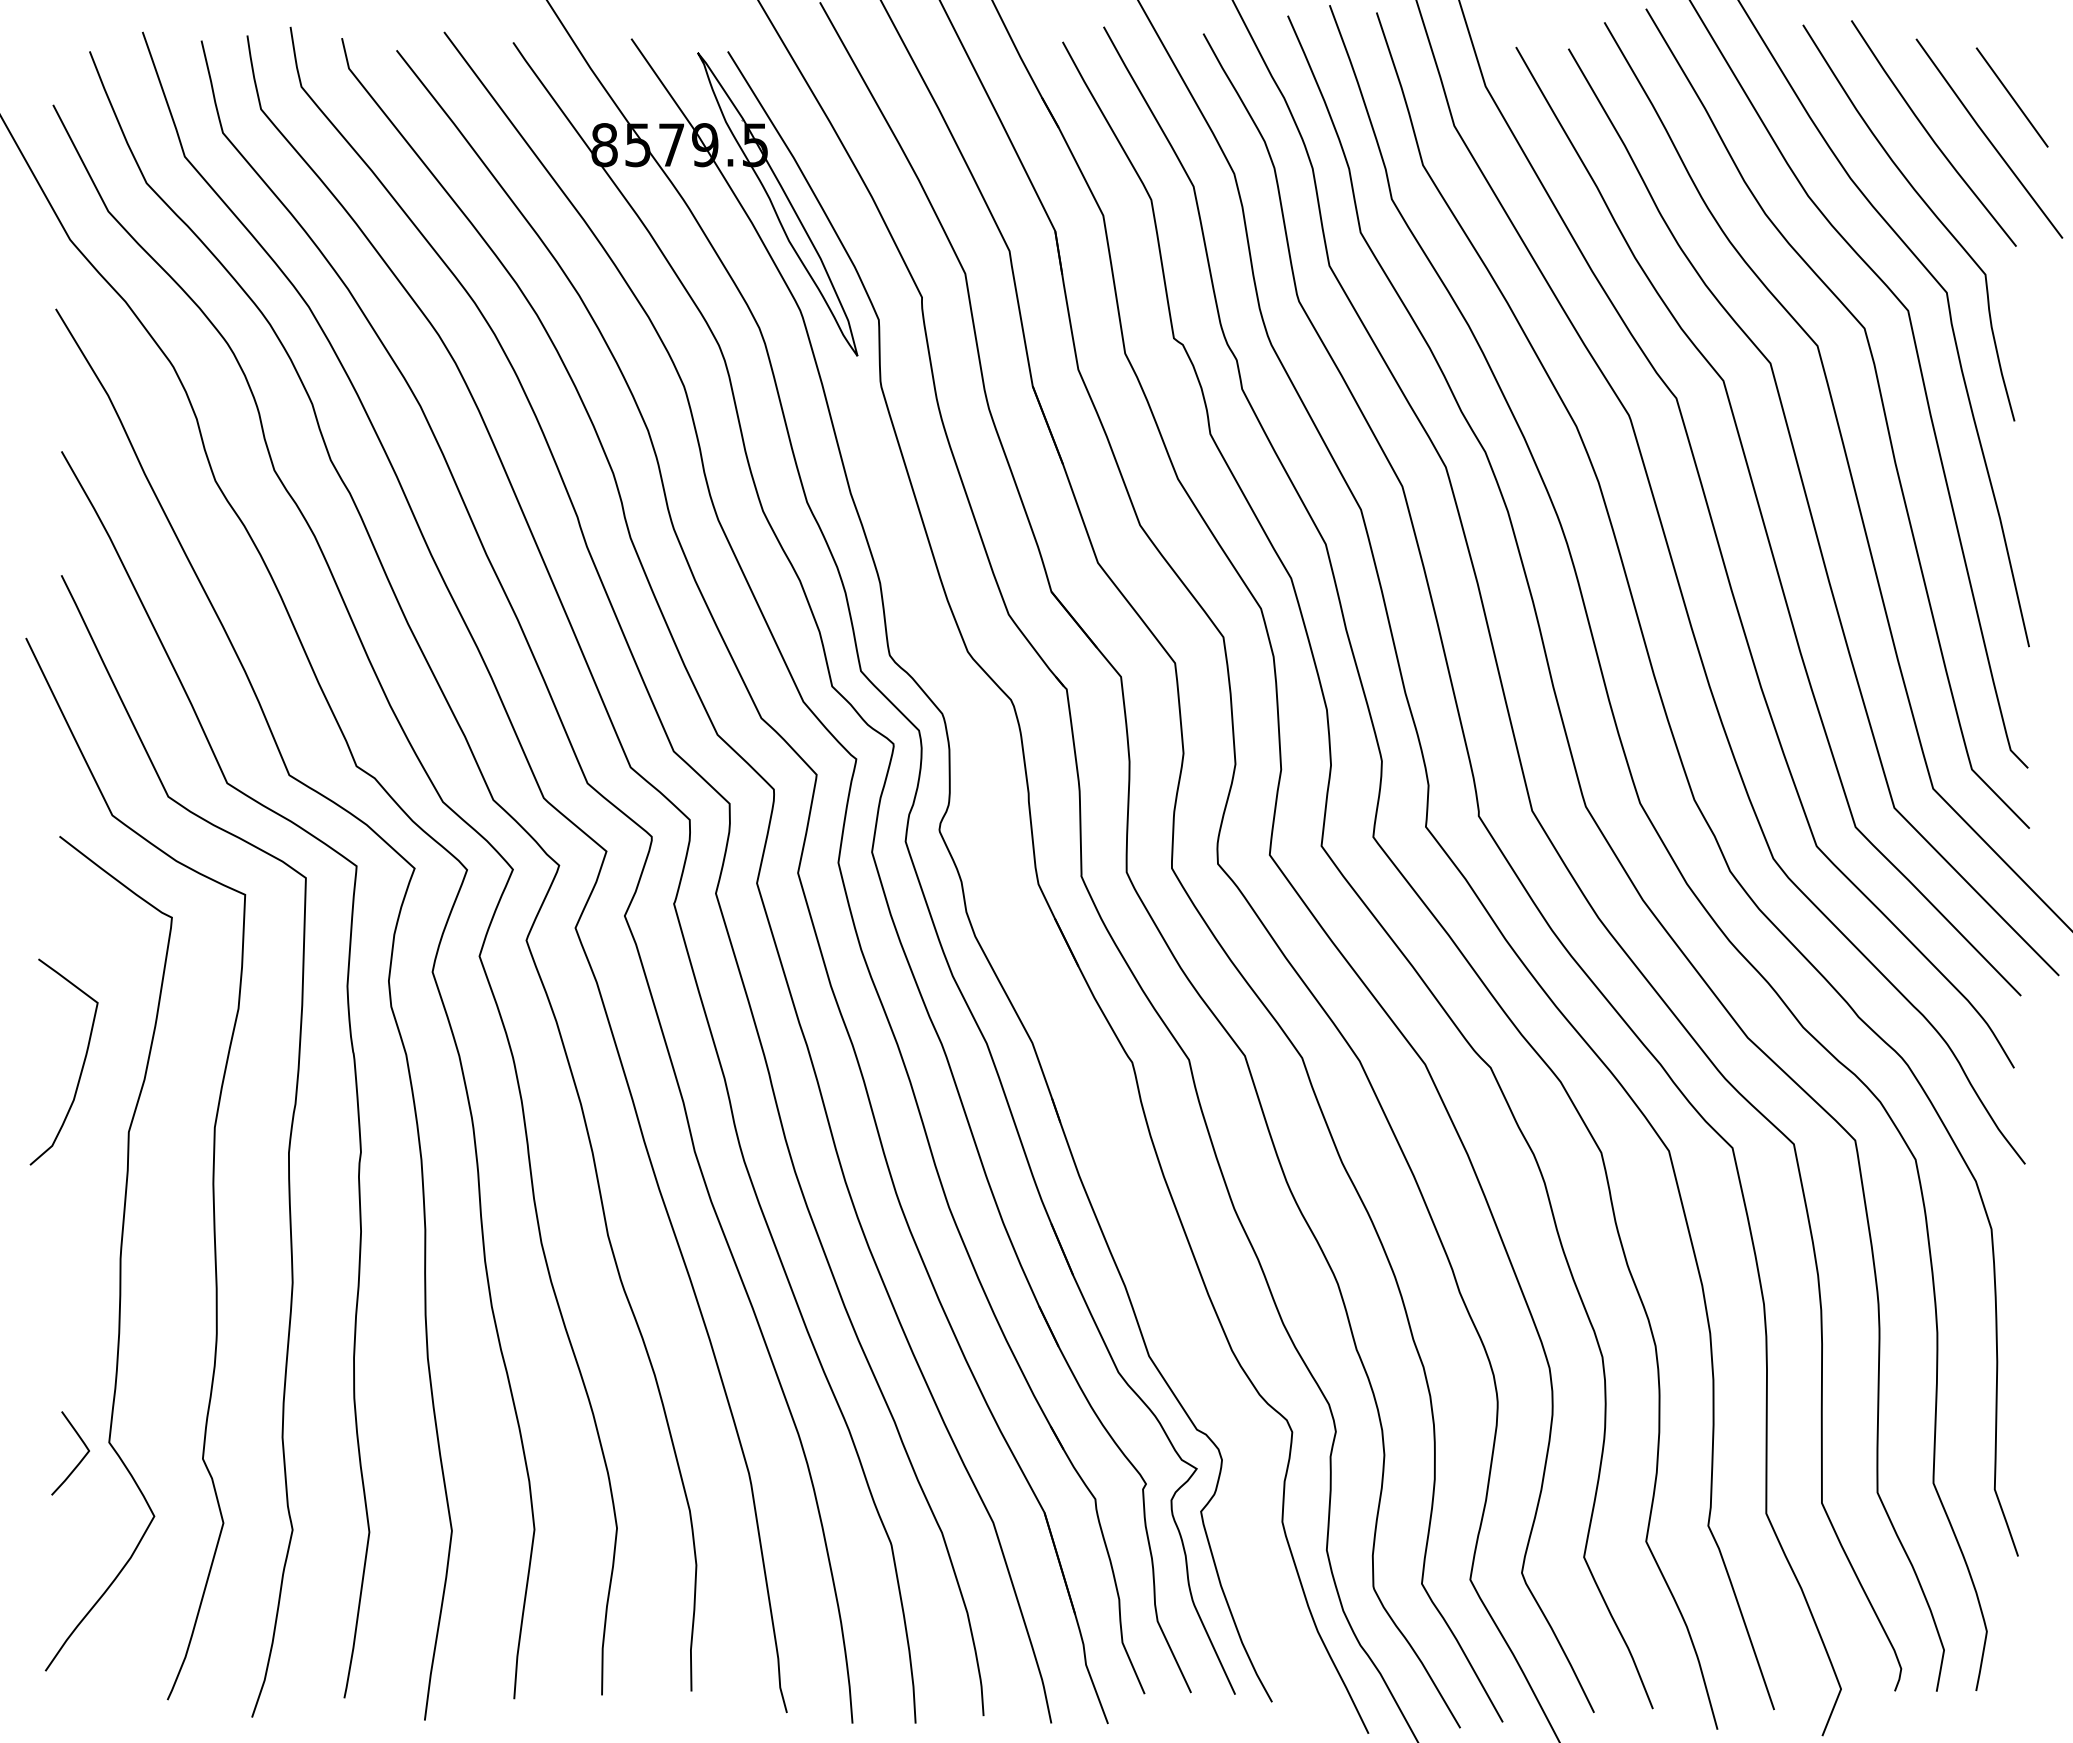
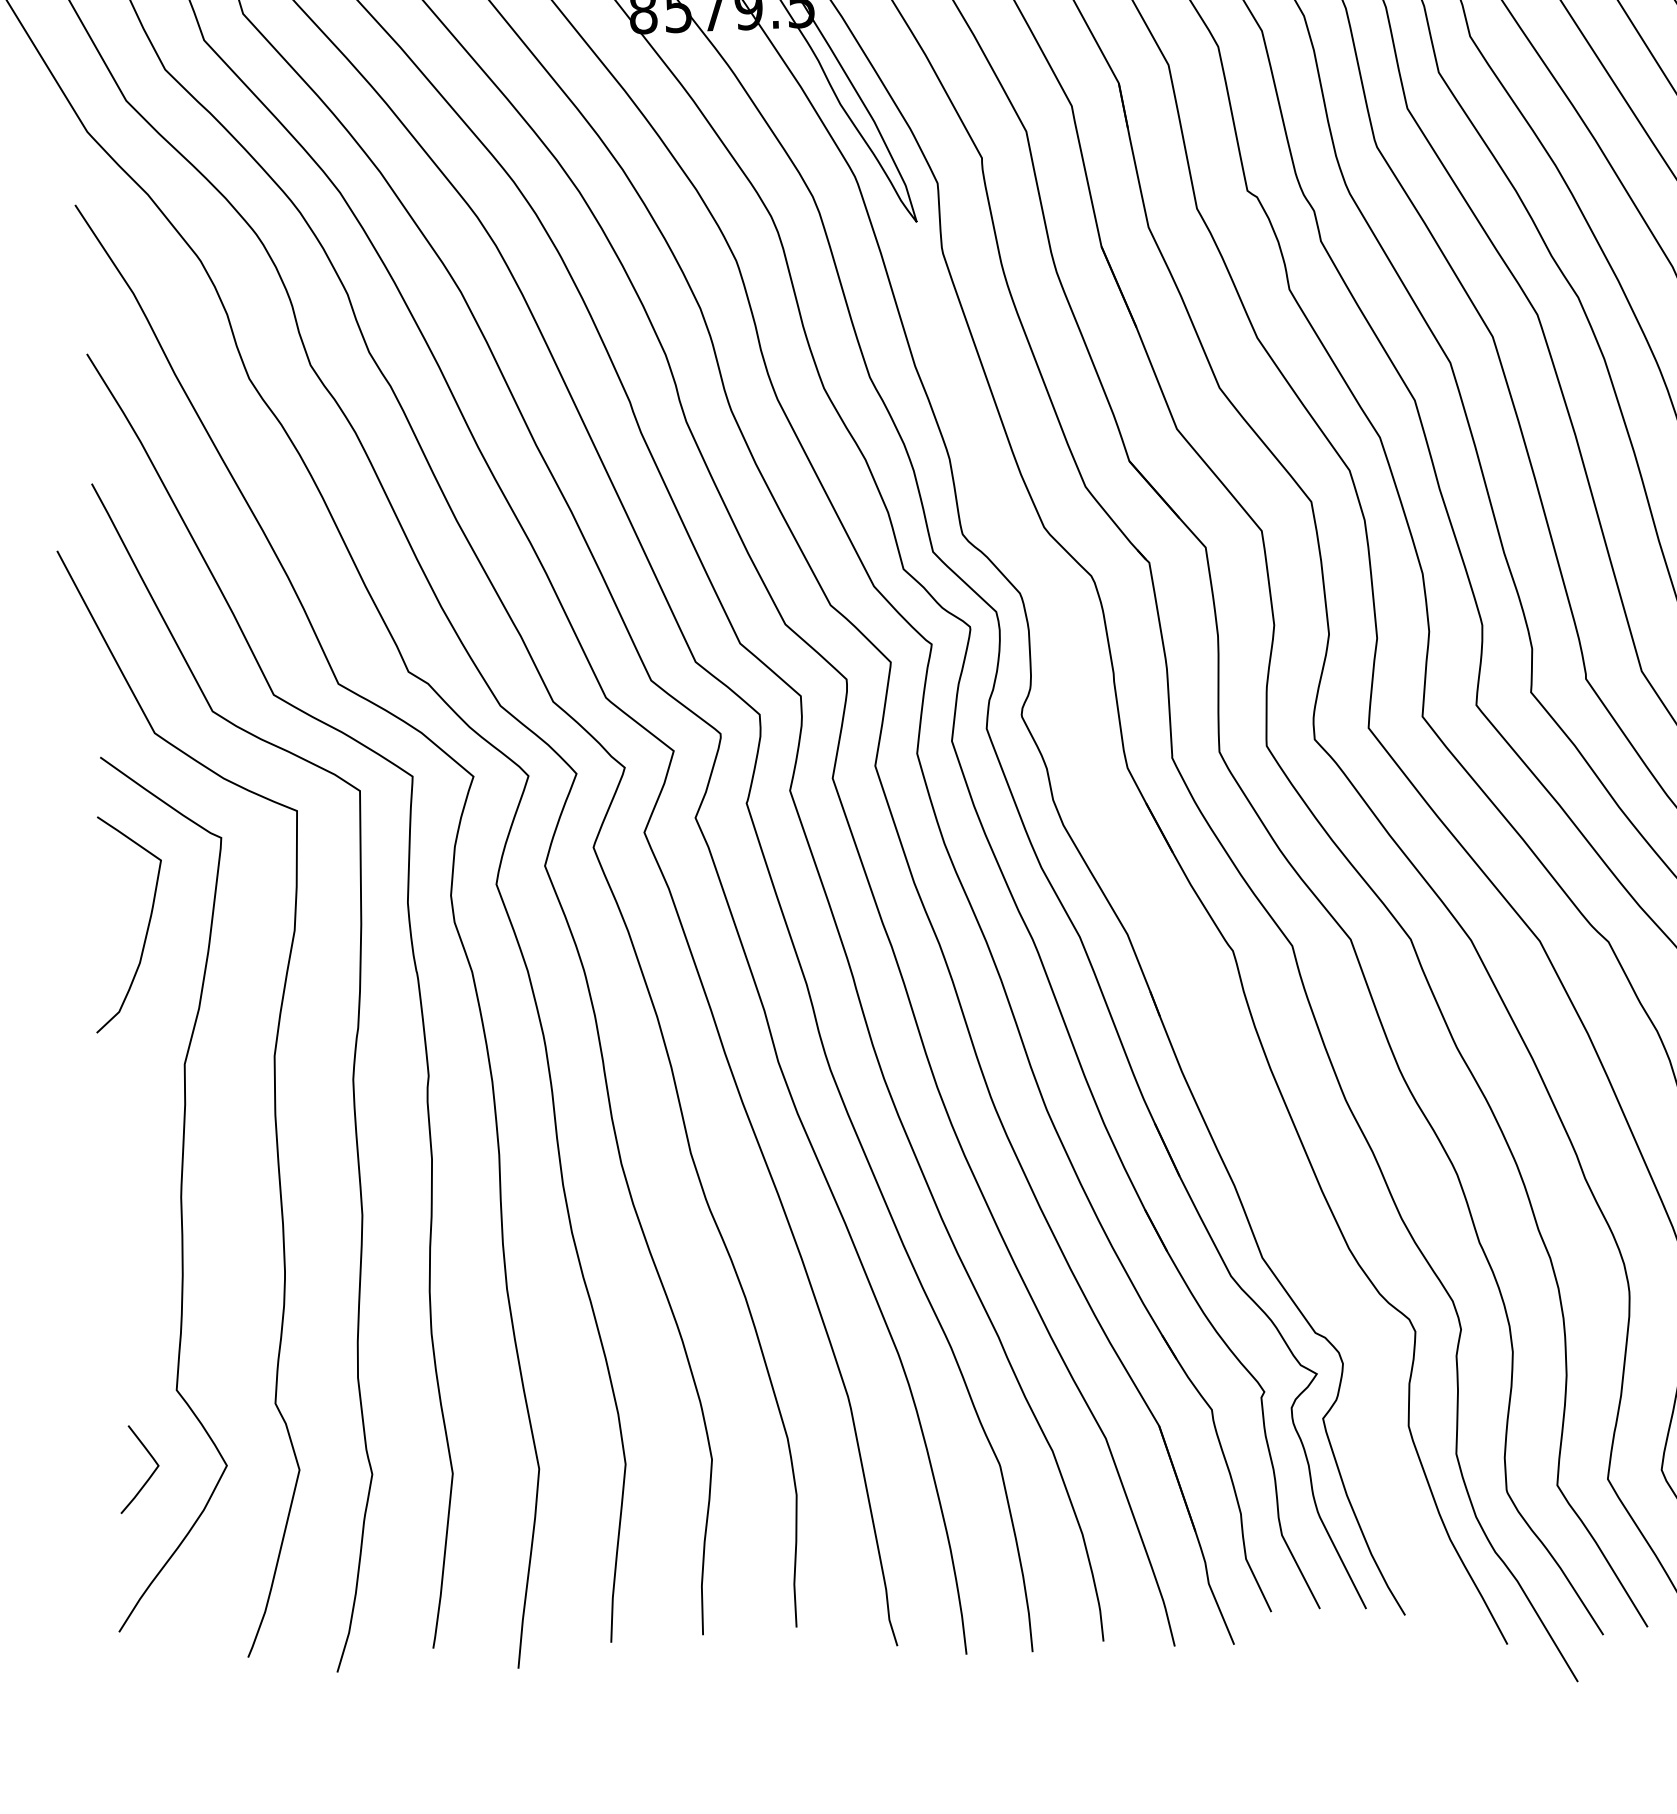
curve: (81, 1067) -> (146, 928), moved
curve: (79, 1461) -> (148, 1477), moved

